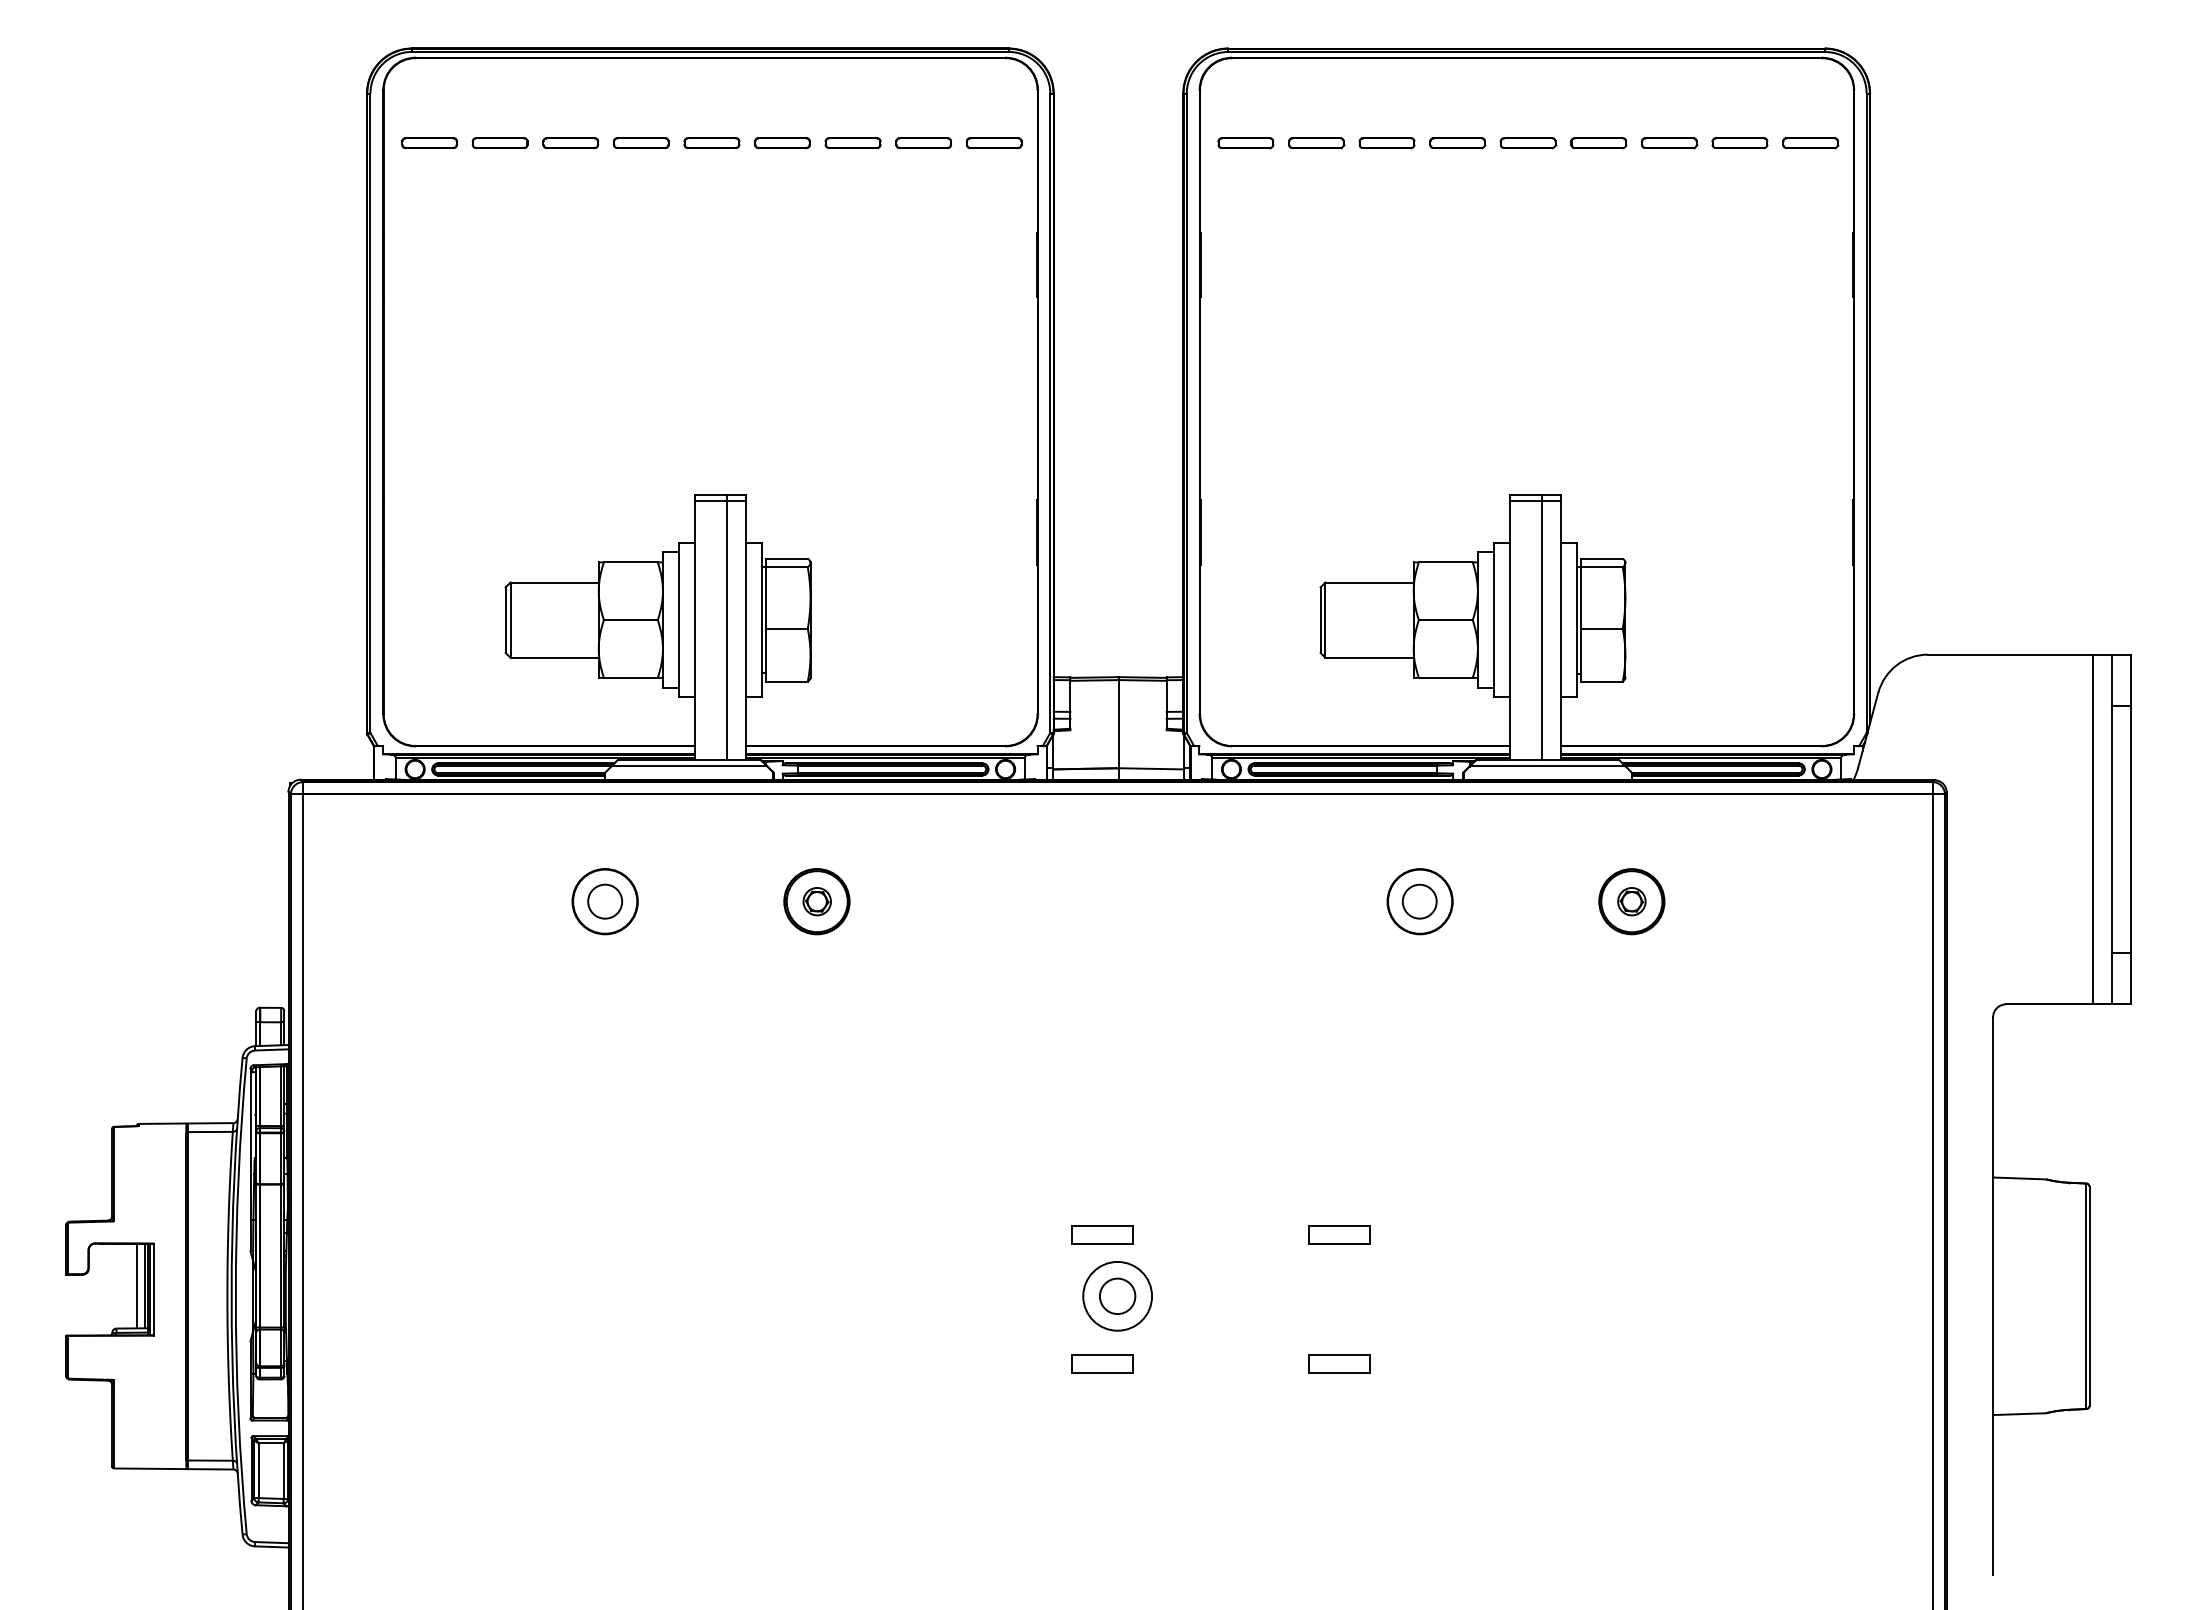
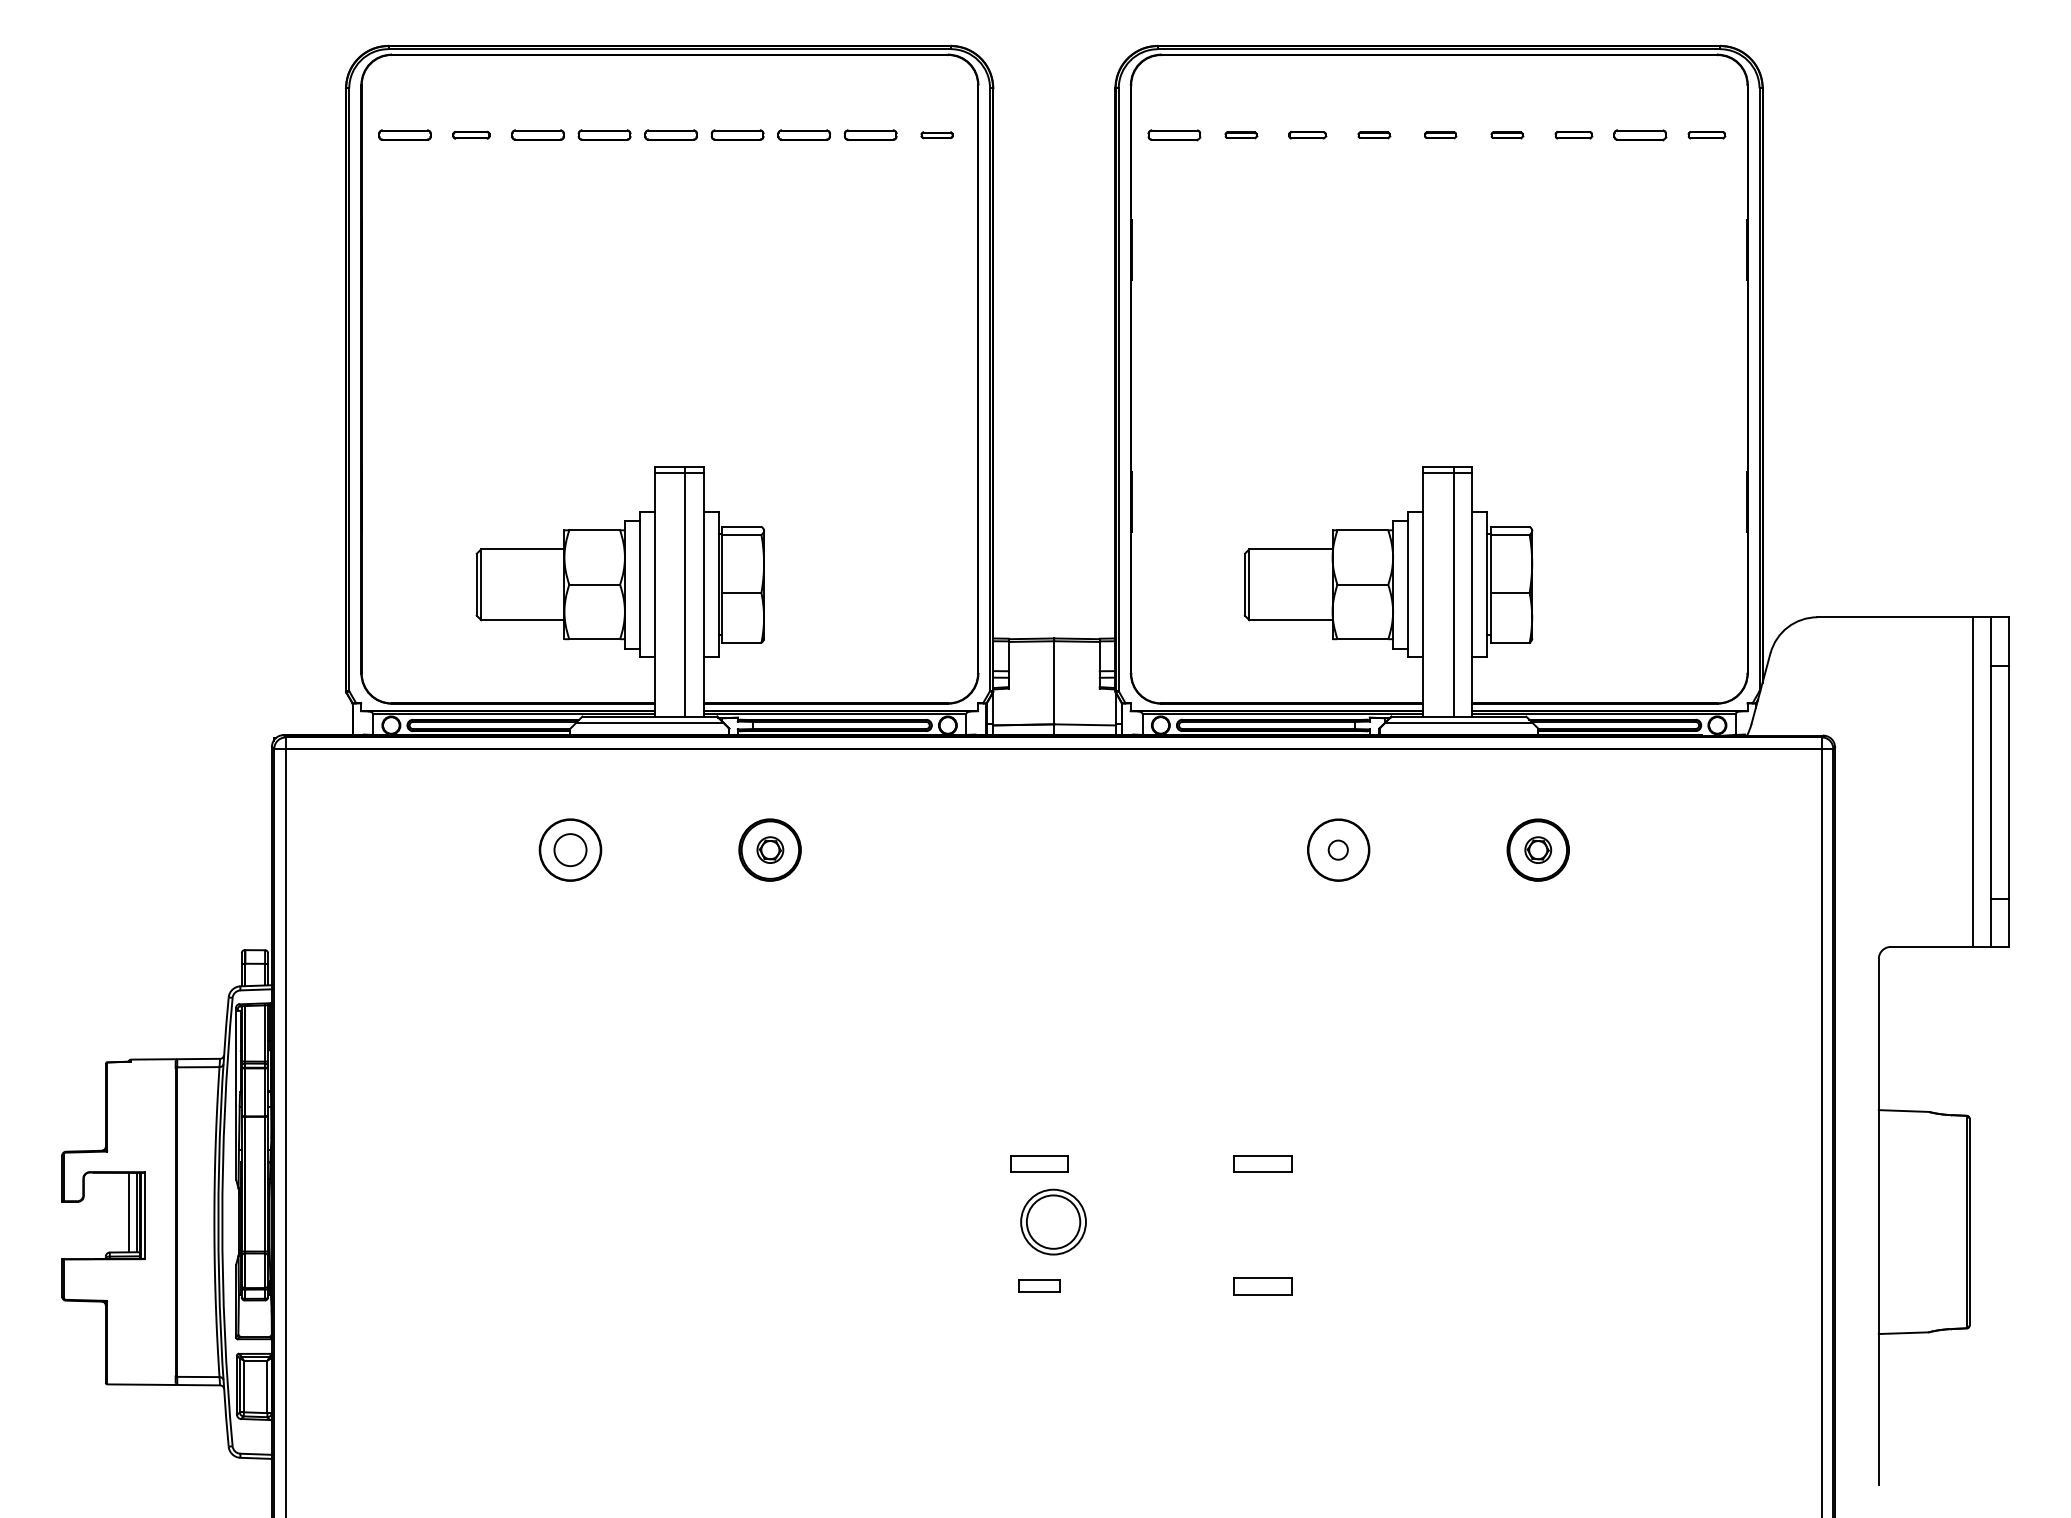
part: (499, 143) -> (470, 135), size x0.7
part: (993, 143) -> (936, 135), size x0.6
part: (1316, 143) -> (1240, 135), size x0.6
part: (1386, 143) -> (1306, 135), size x0.7
part: (1457, 143) -> (1373, 135), size x0.6
part: (1528, 143) -> (1440, 135), size x0.6
part: (1598, 143) -> (1506, 135), size x0.6
part: (1669, 143) -> (1573, 135), size x0.7
part: (1810, 143) -> (1706, 135), size x0.7
circle: (1419, 901) -> (1338, 849), size x0.6
circle: (1117, 1296) -> (1053, 1222), size x1.6
part: (1102, 1363) -> (1039, 1285), size x0.7

